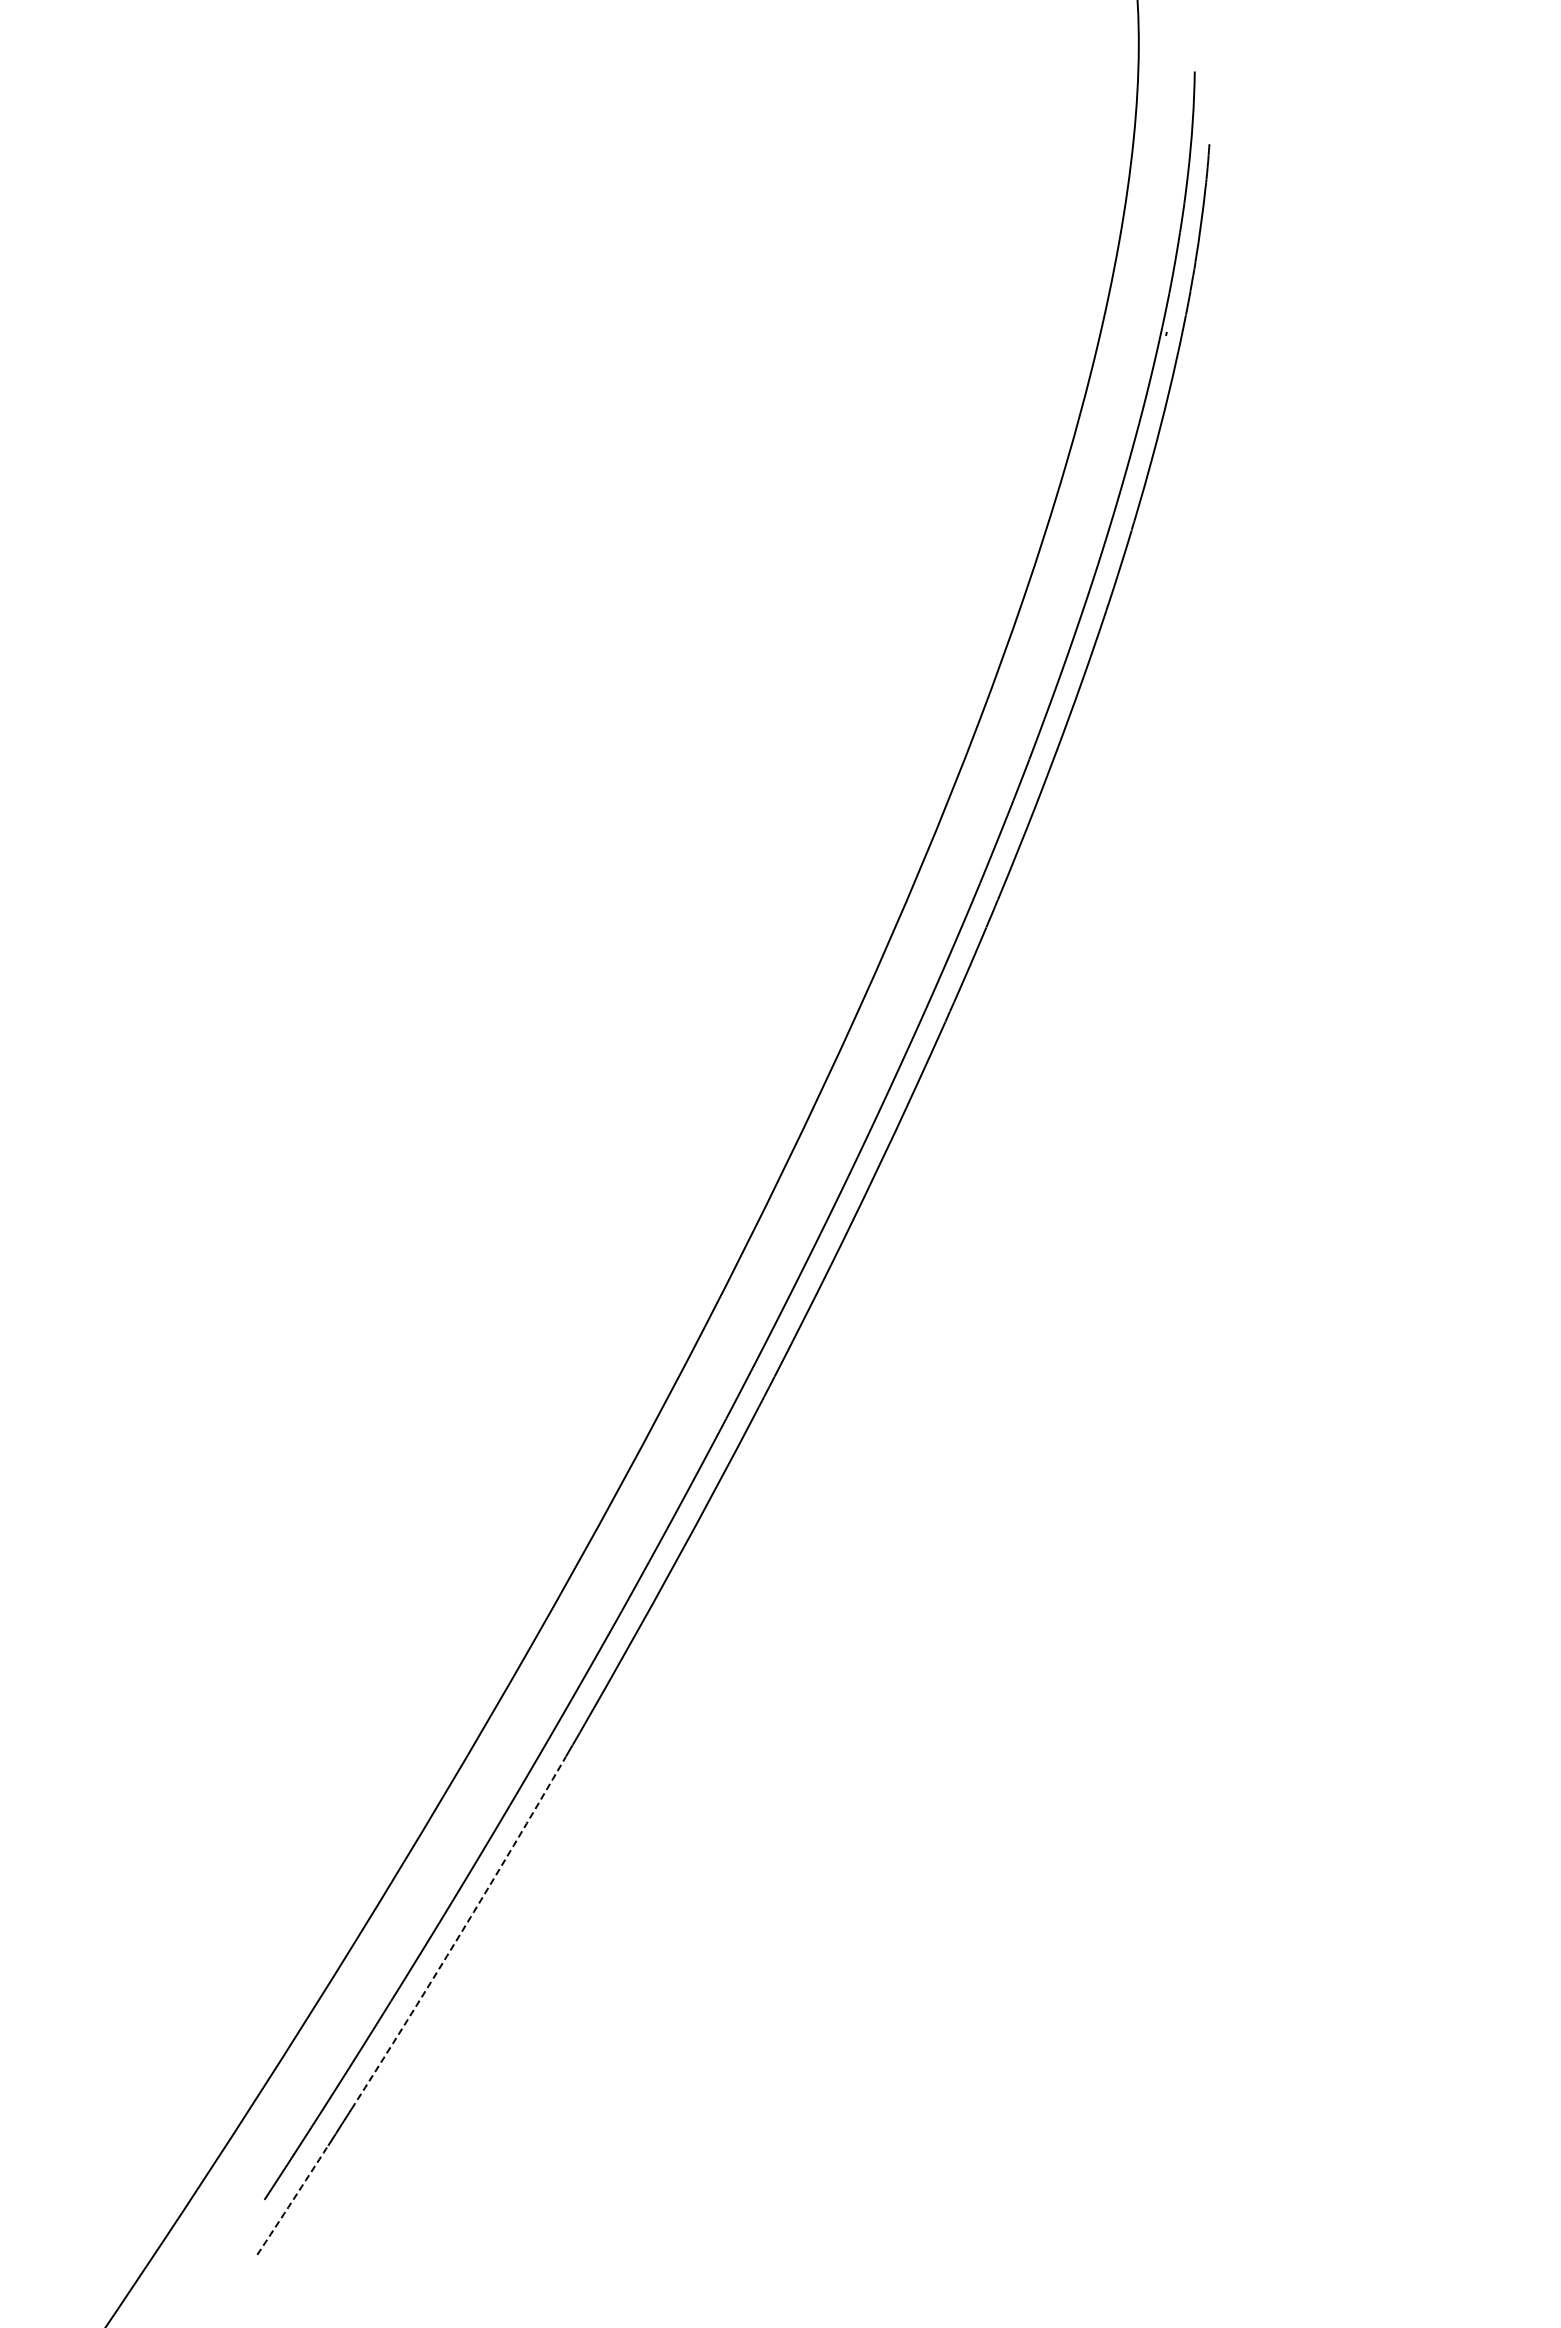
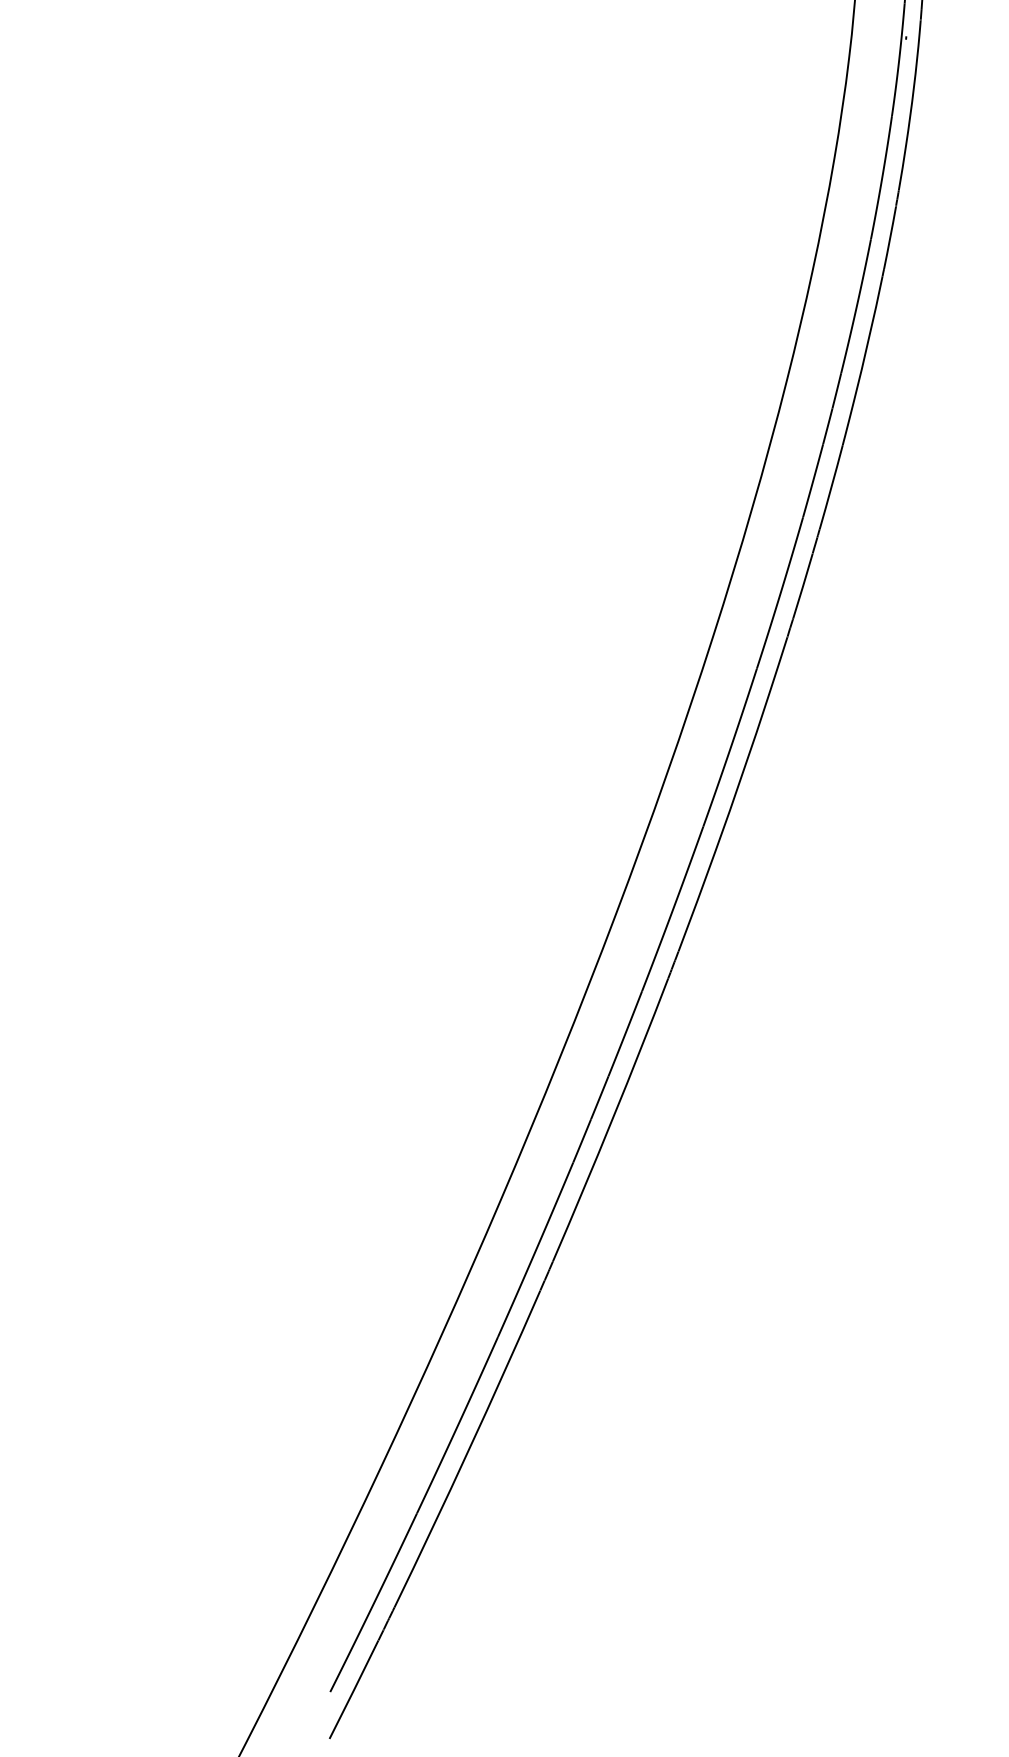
arc: (460, 1934) -> (469, 1450), dashed -> solid
arc: (292, 2200) -> (353, 1689), dashed -> solid

